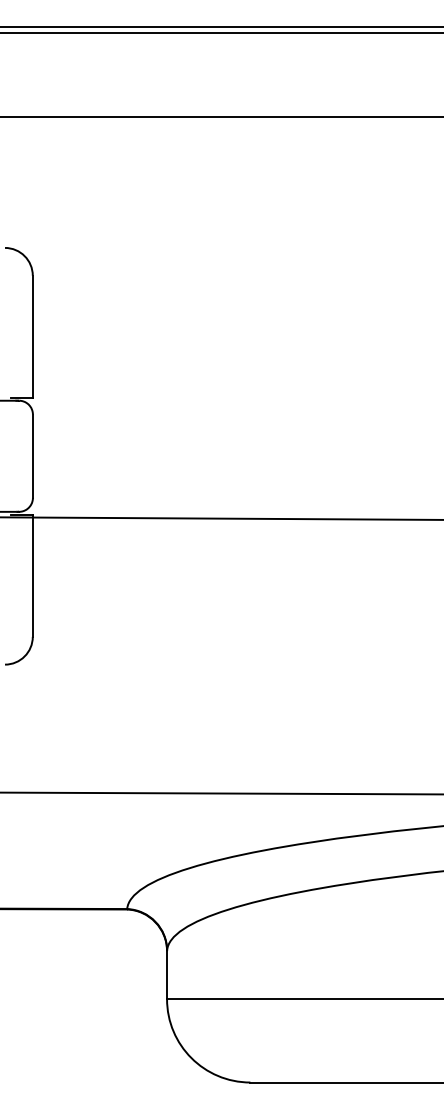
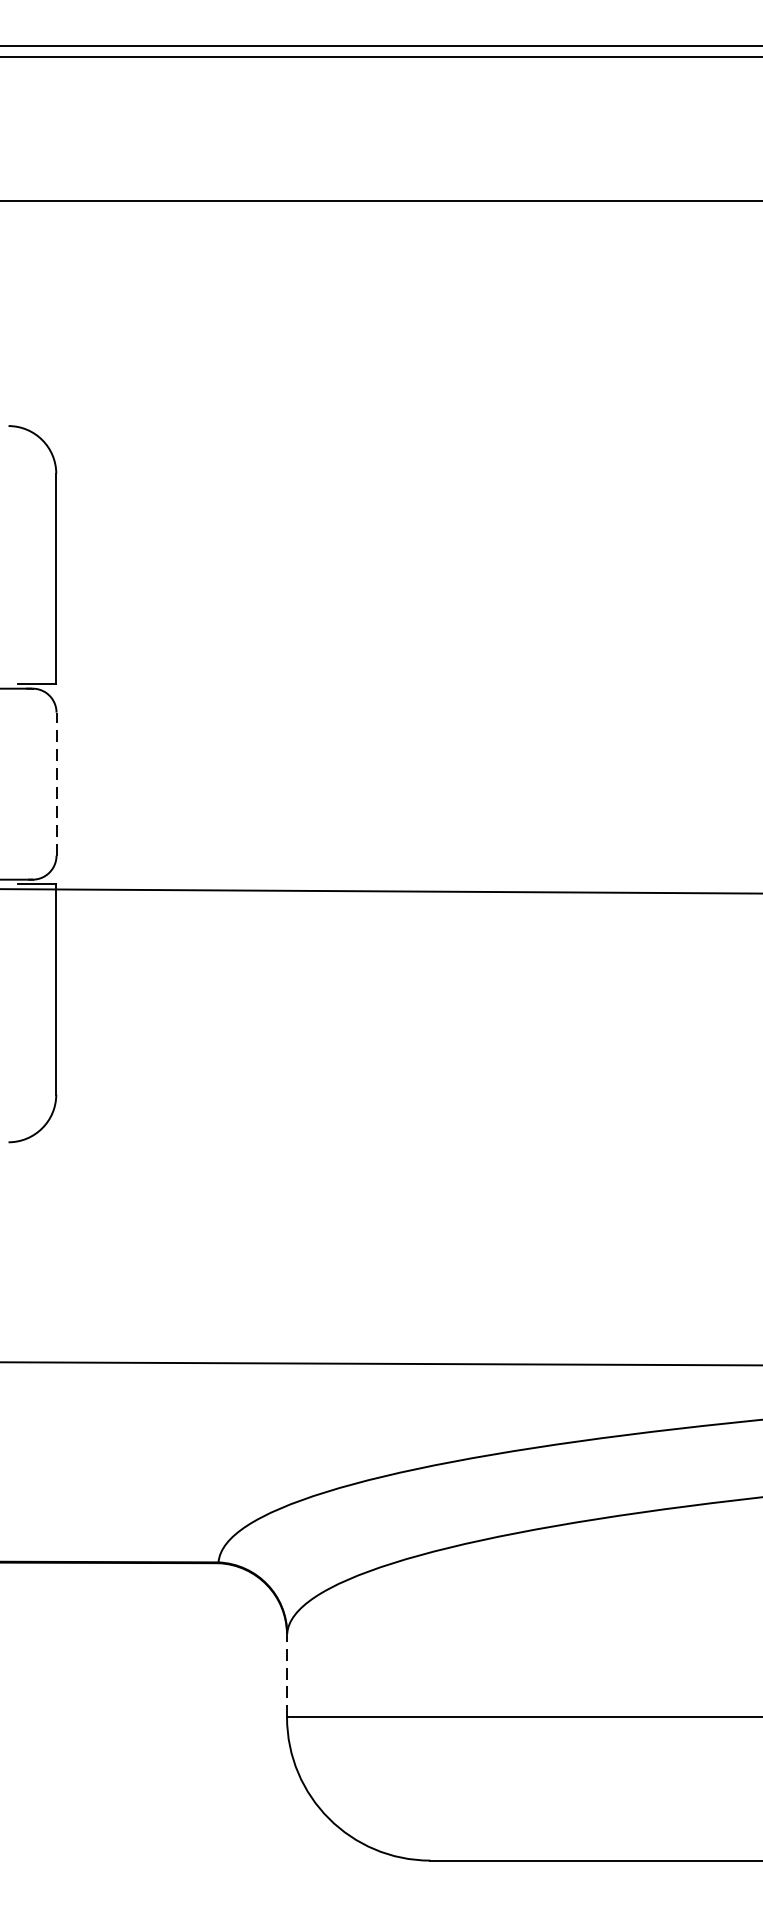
line: (32, 456) -> (55, 784), solid -> dashed
line: (167, 974) -> (287, 1674), solid -> dashed

